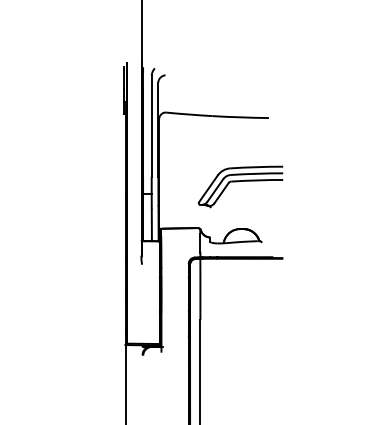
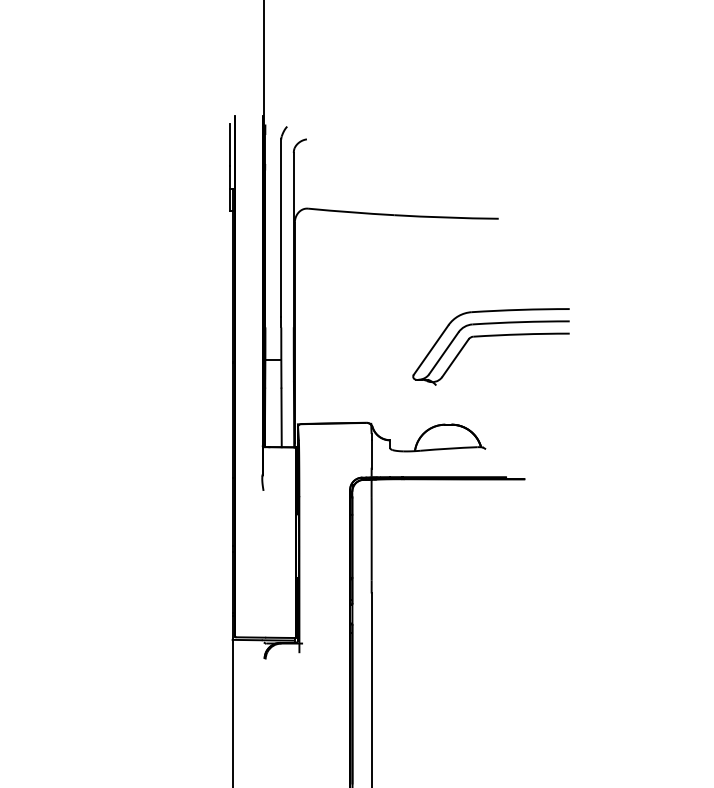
part: (240, 186) -> (490, 345), moved

